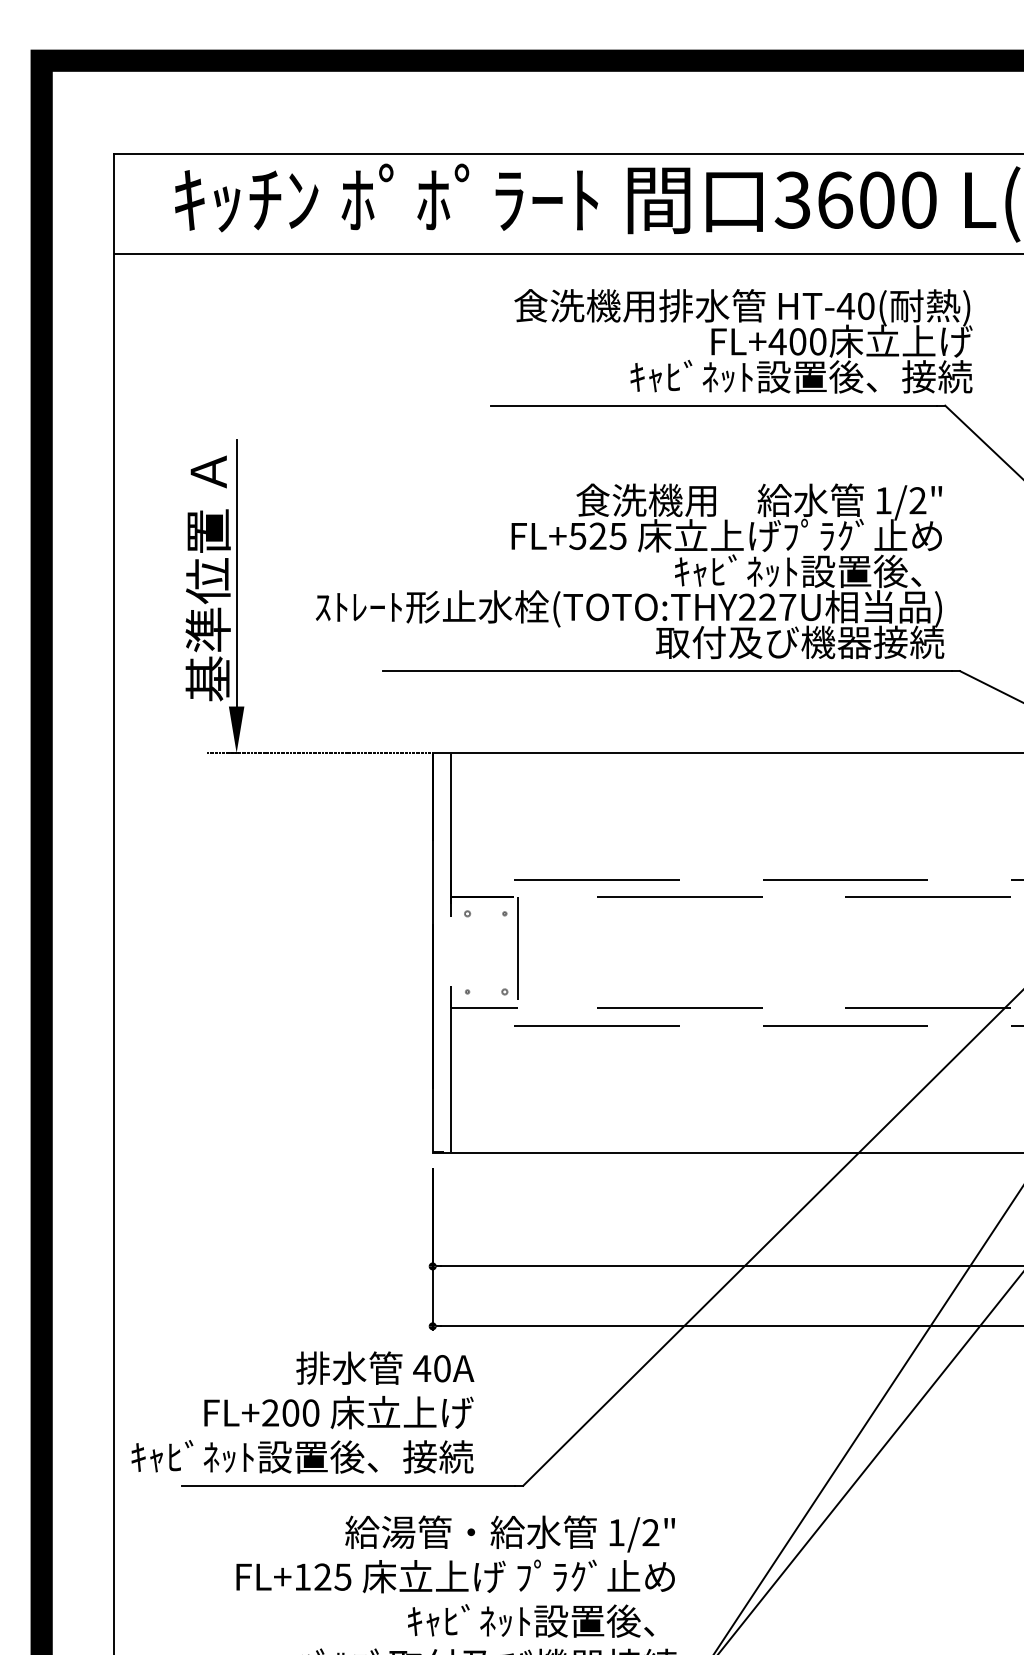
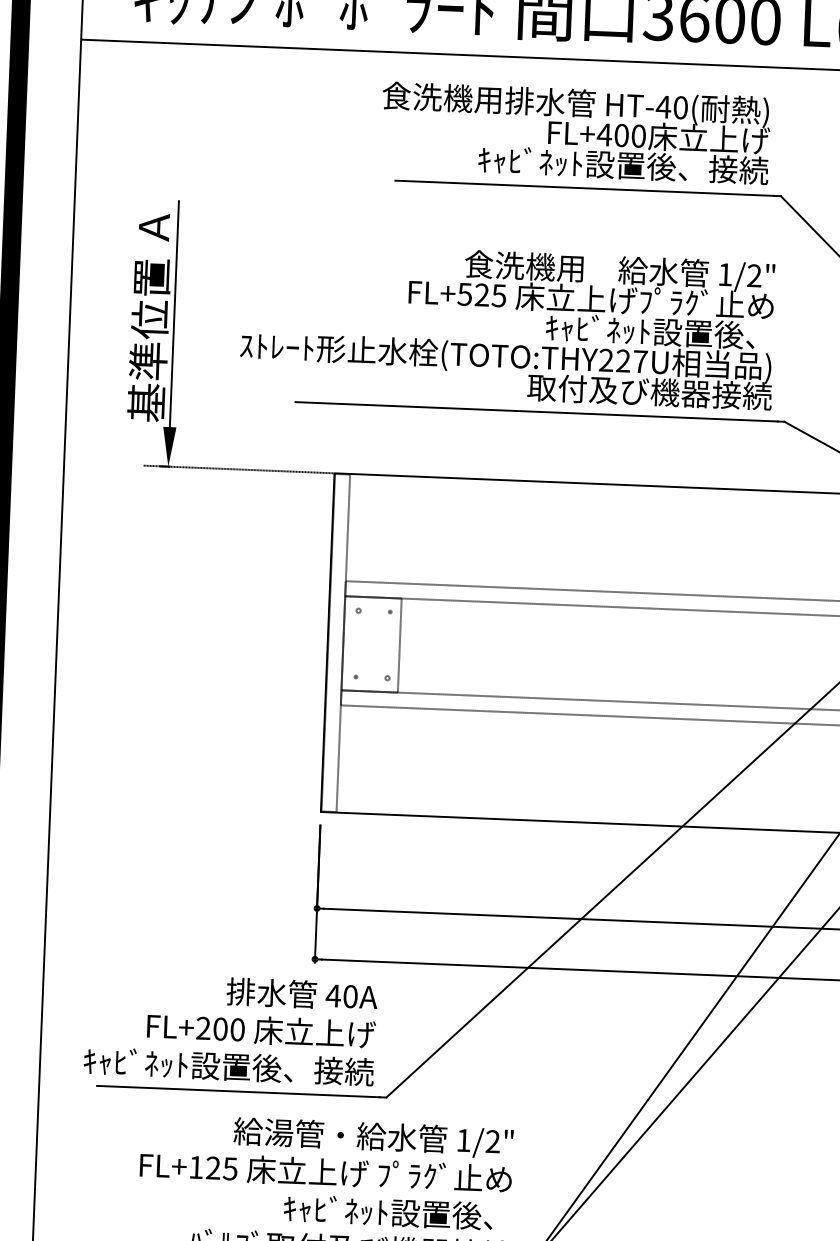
text: (743, 341) -> (575, 133), moved
text: (302, 1412) -> (230, 1029), moved

